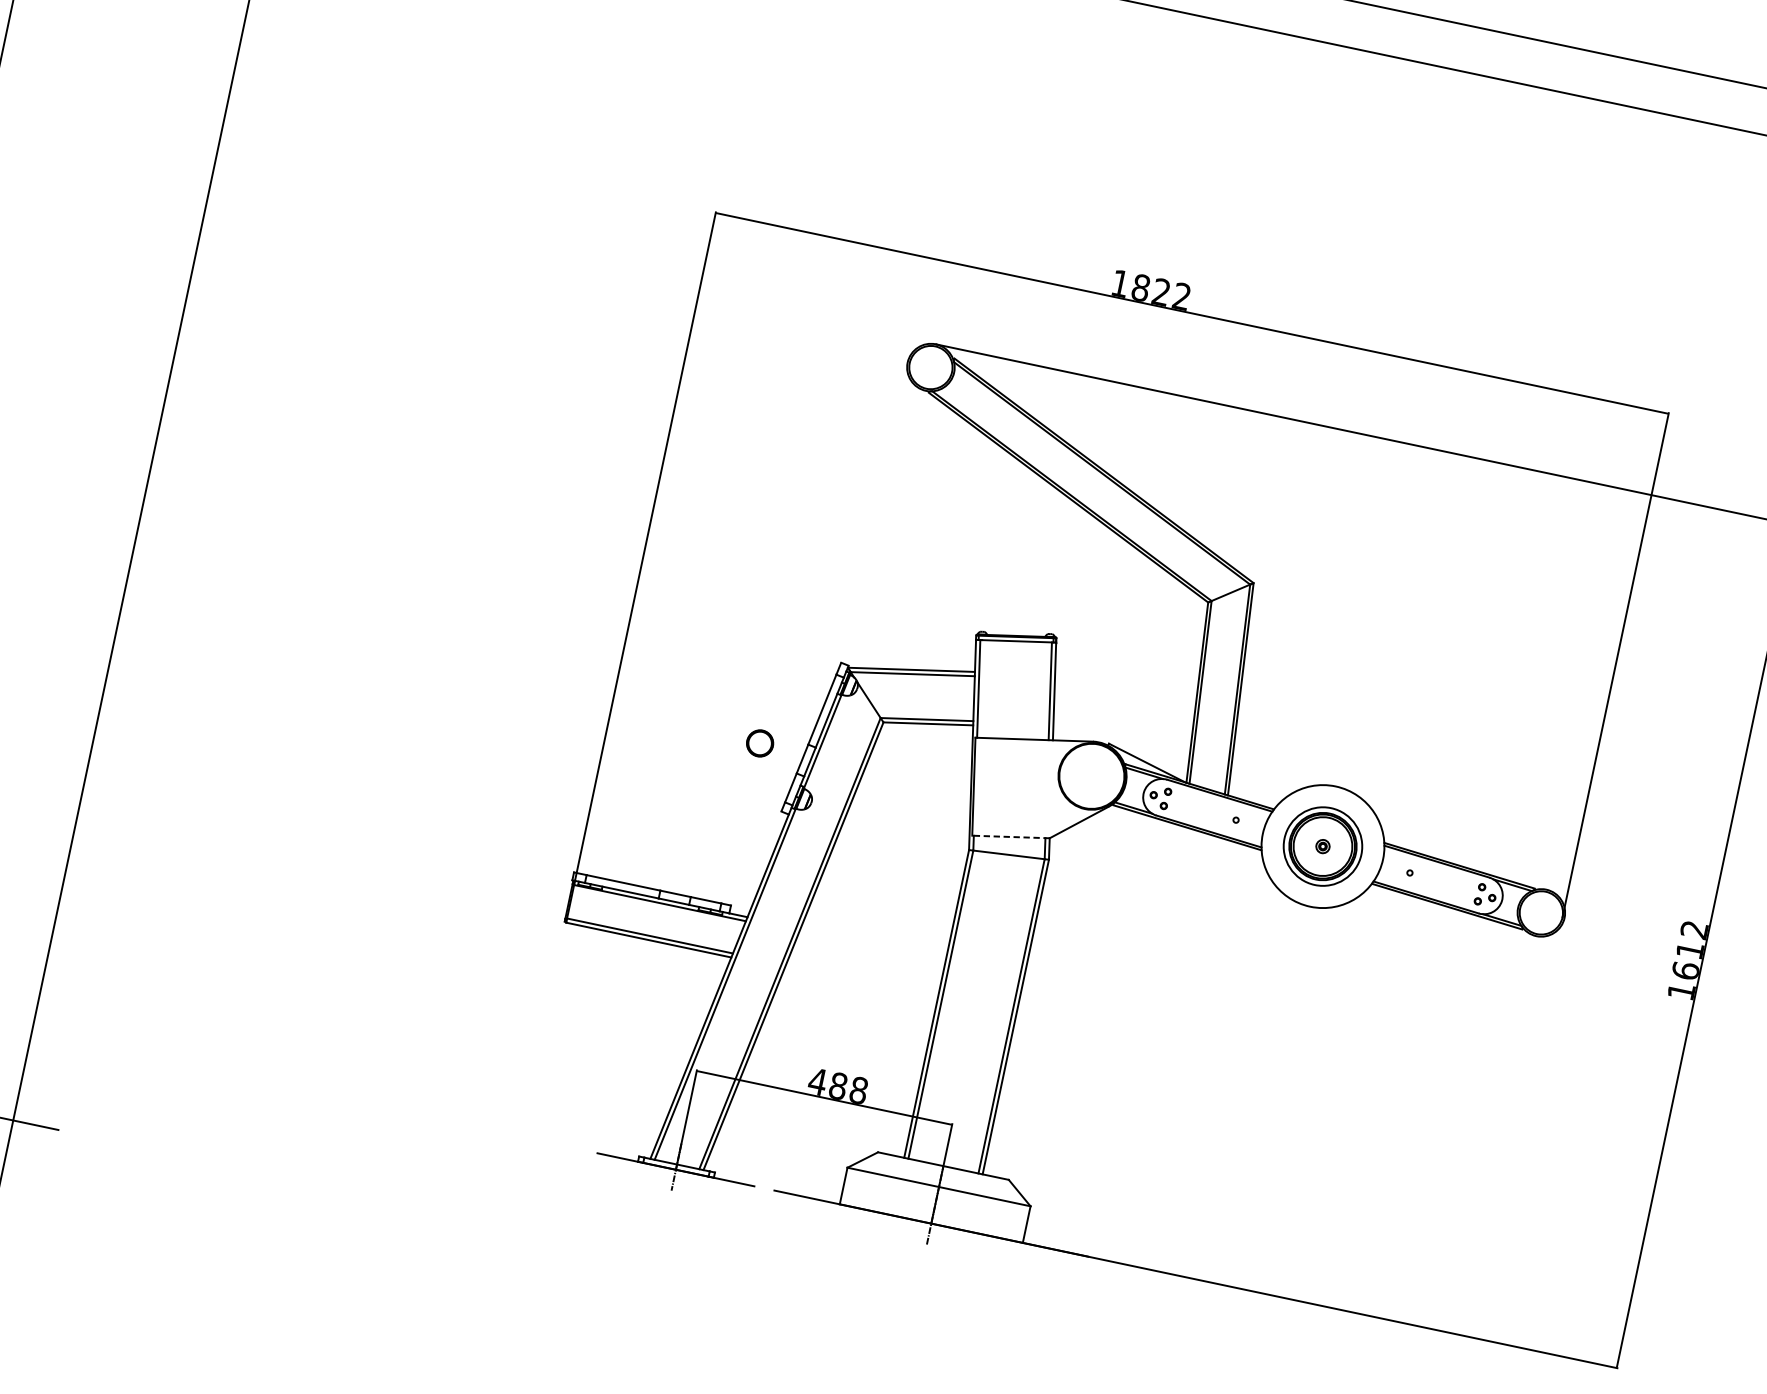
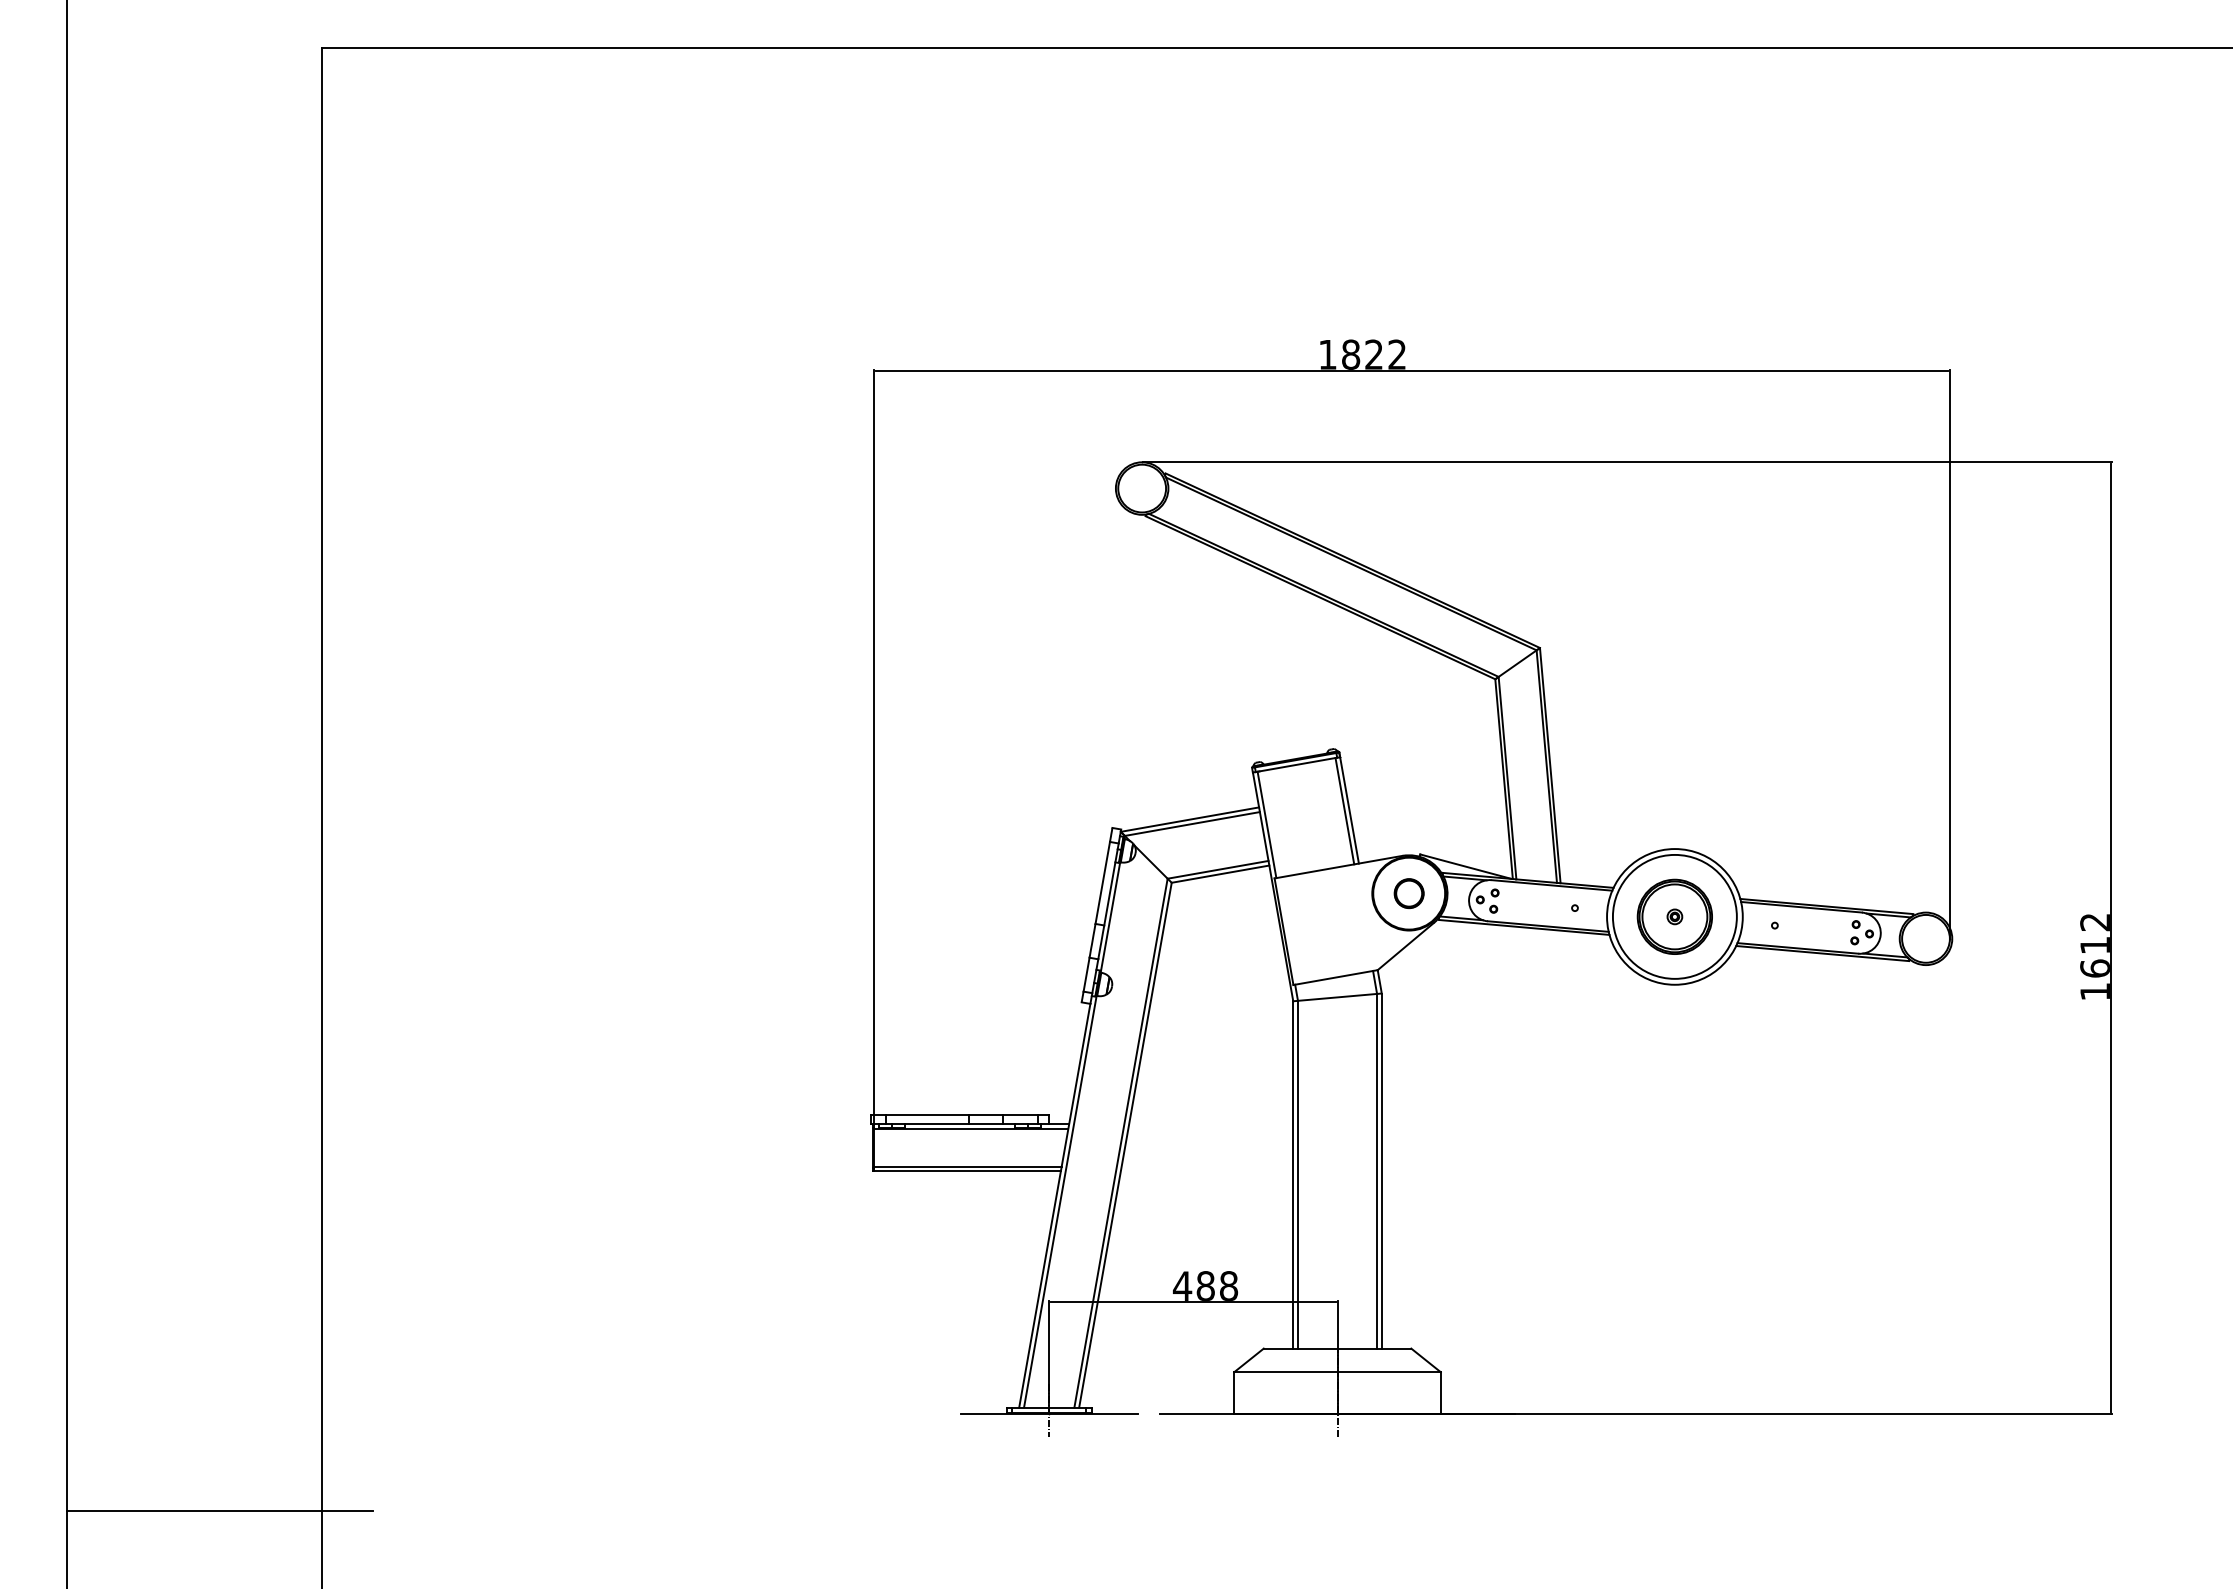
part: (759, 743) -> (1408, 893), moved
line: (1010, 836) -> (1335, 977), dashed -> solid
circle: (1322, 846) -> (1674, 916), size x1.43

